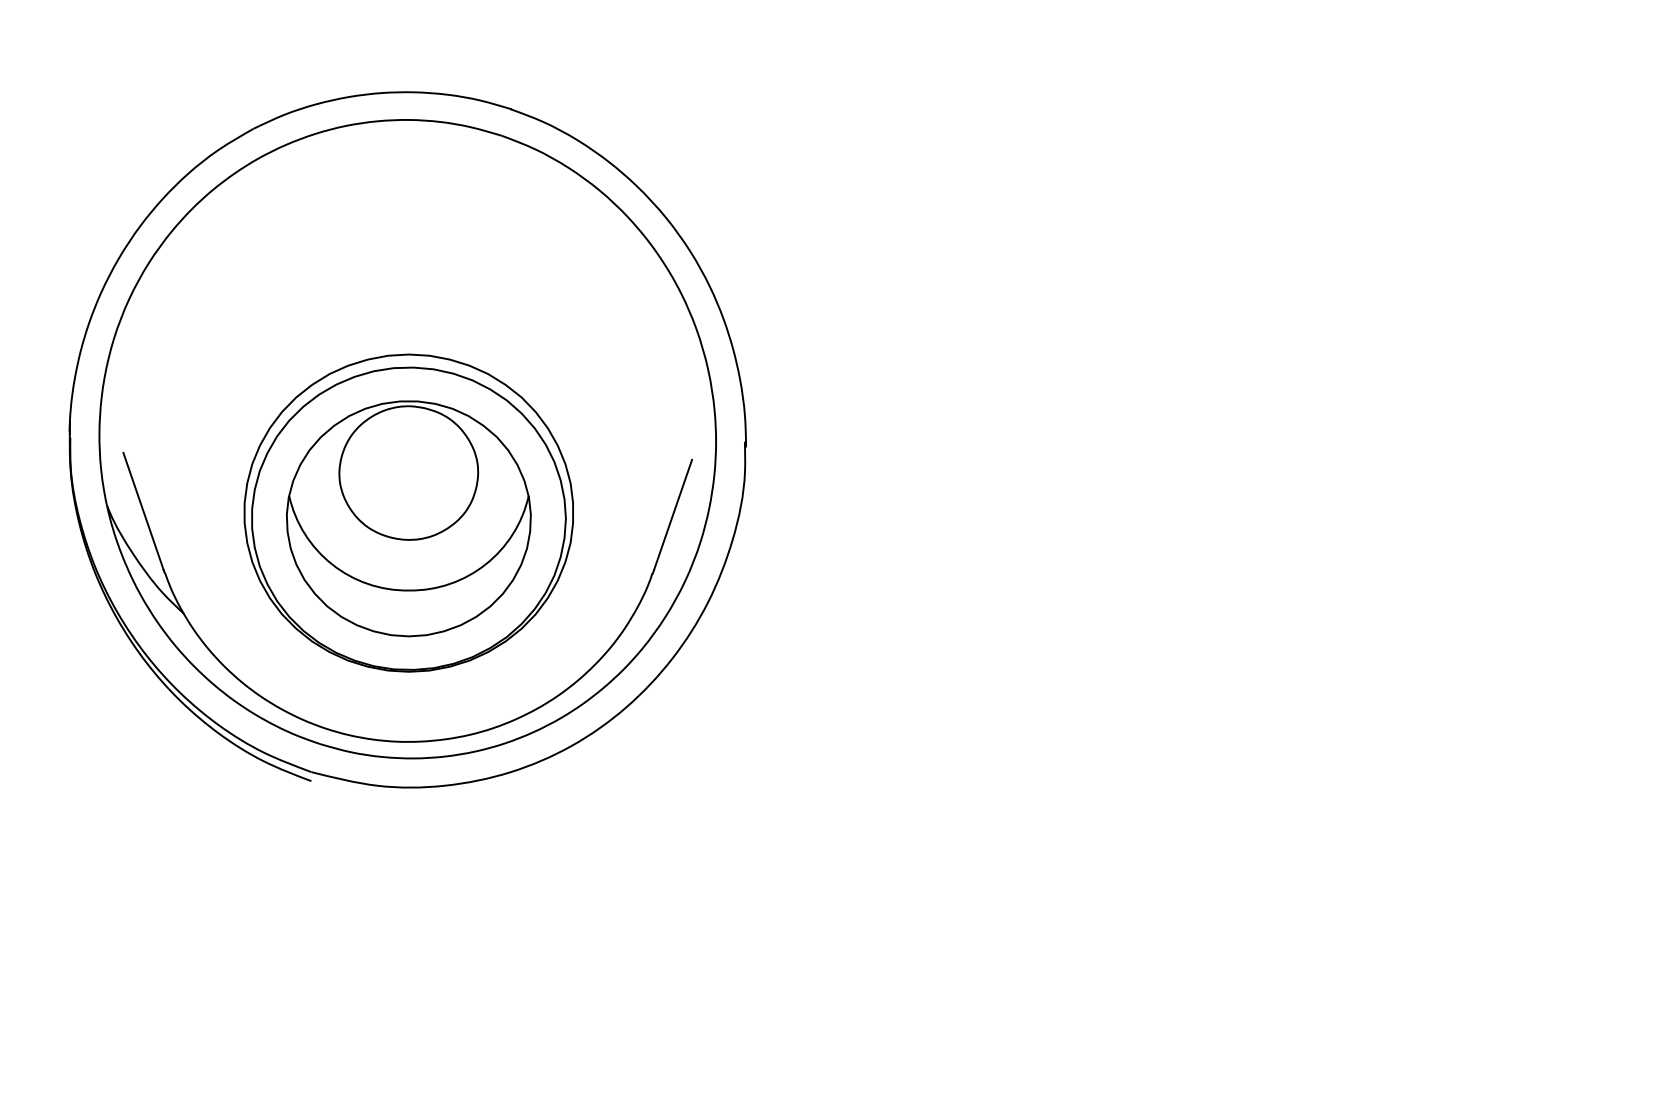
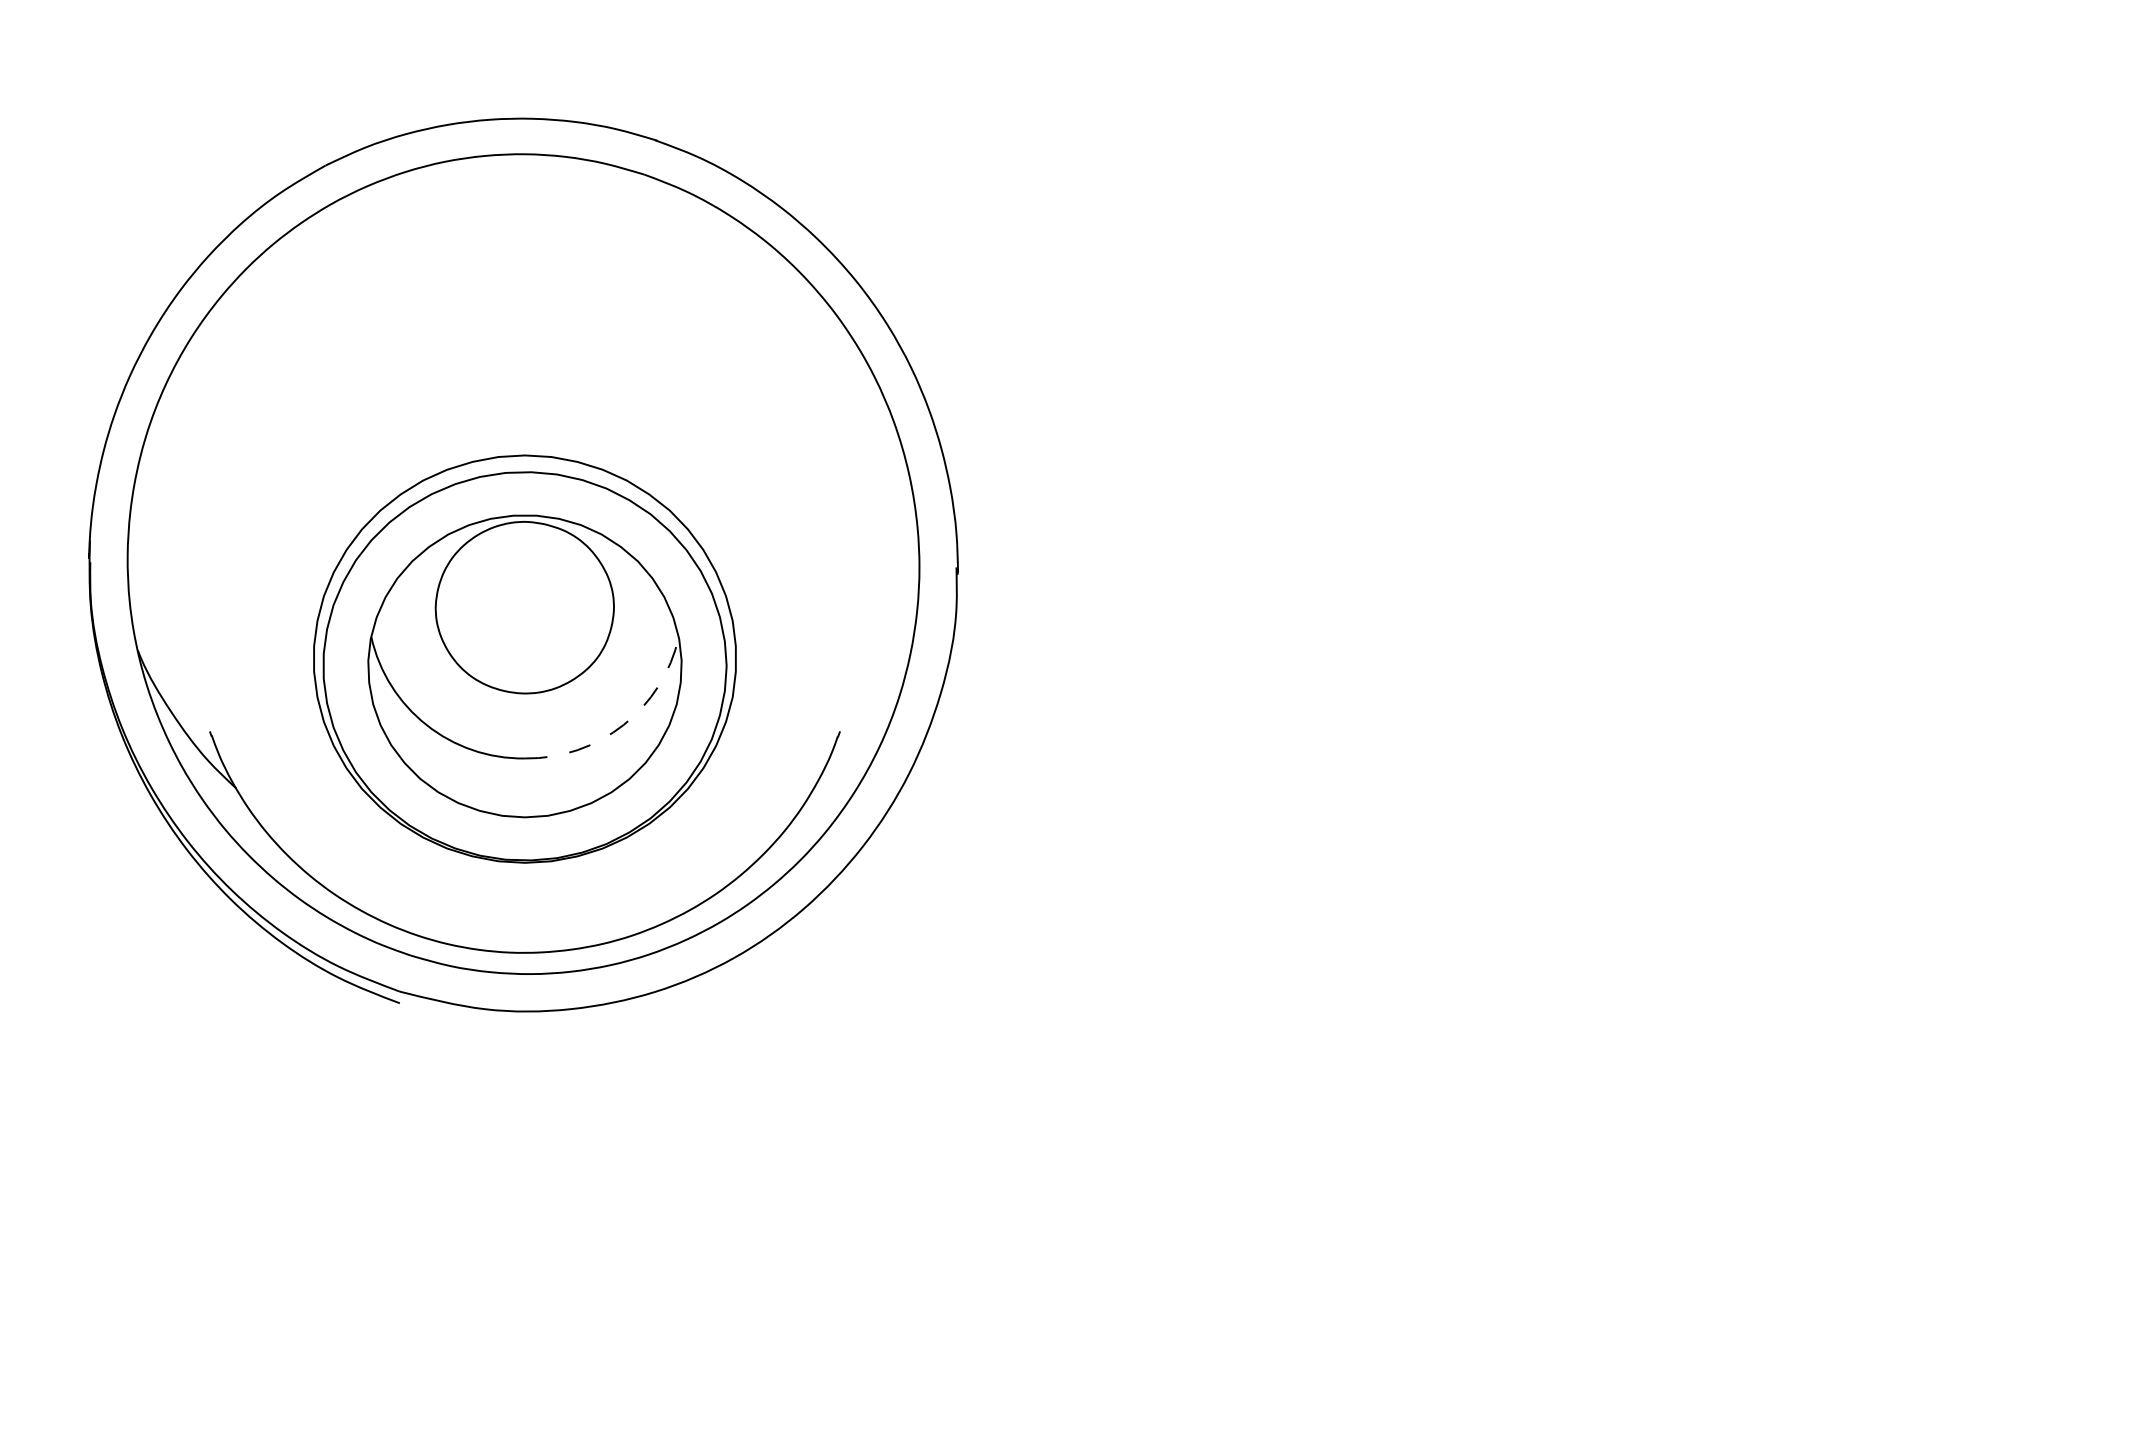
line: (143, 511) -> (184, 656), removed
line: (672, 514) -> (863, 661), removed
arc: (485, 564) -> (623, 725), solid -> dashed

